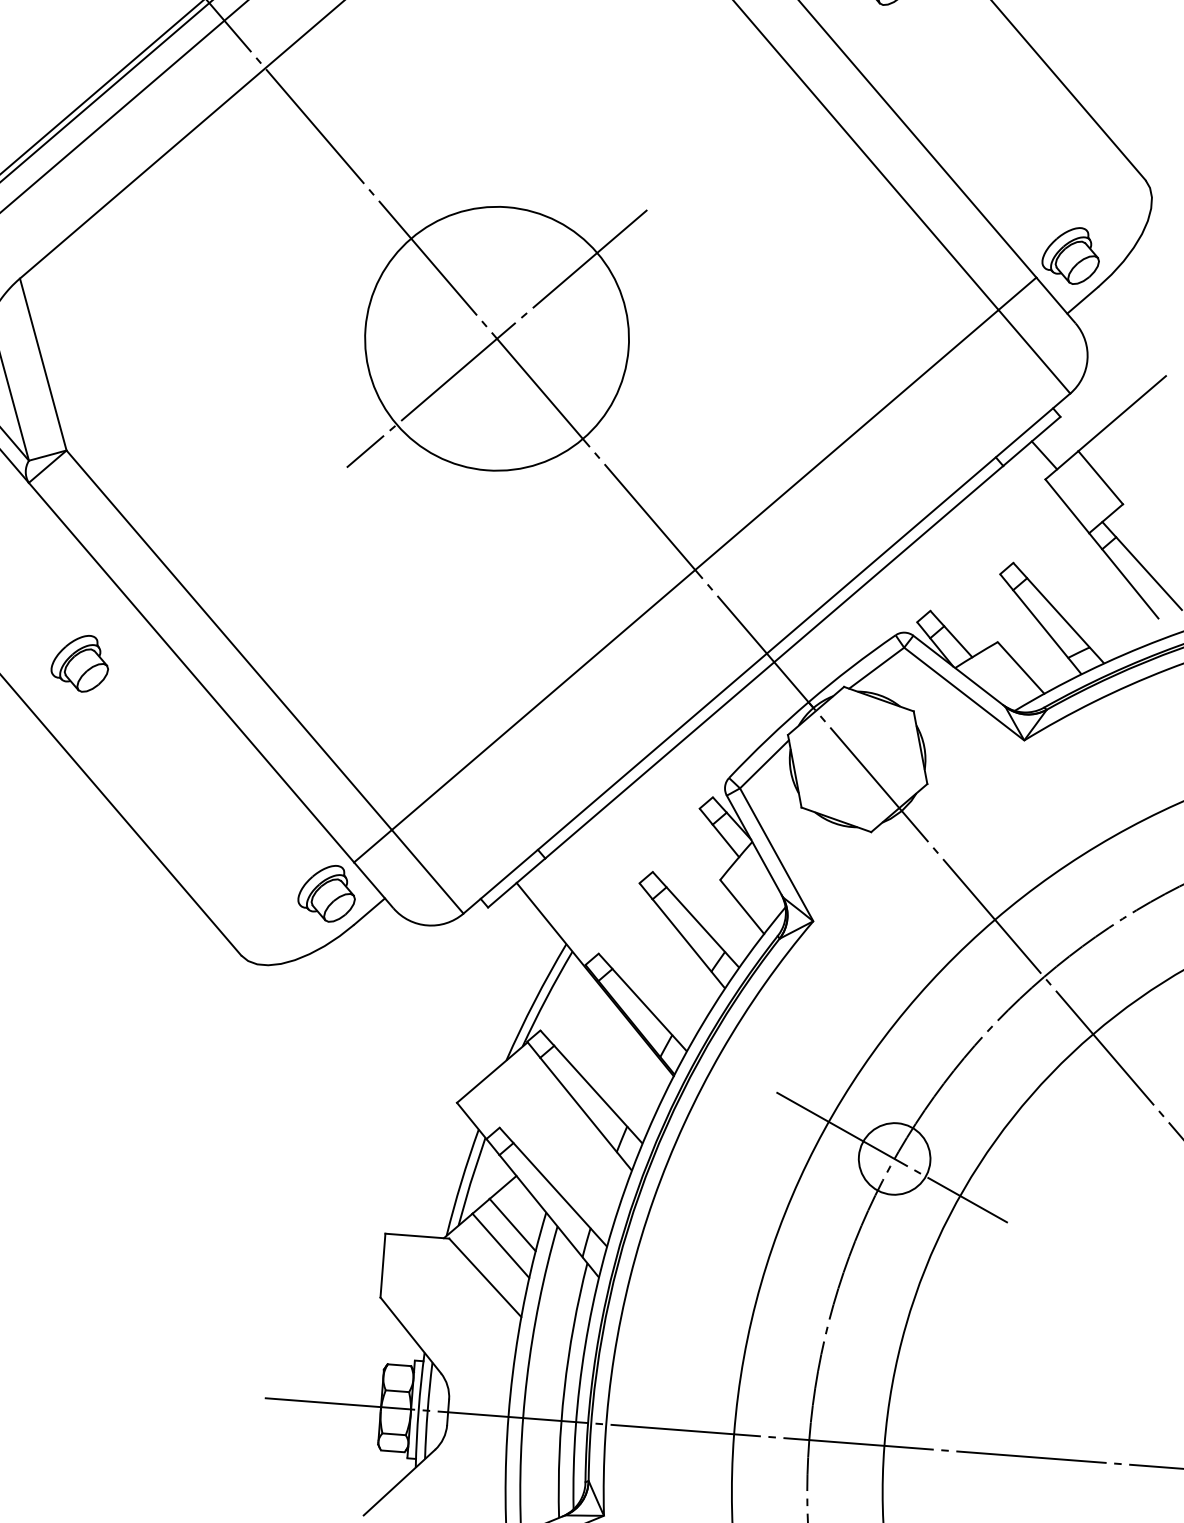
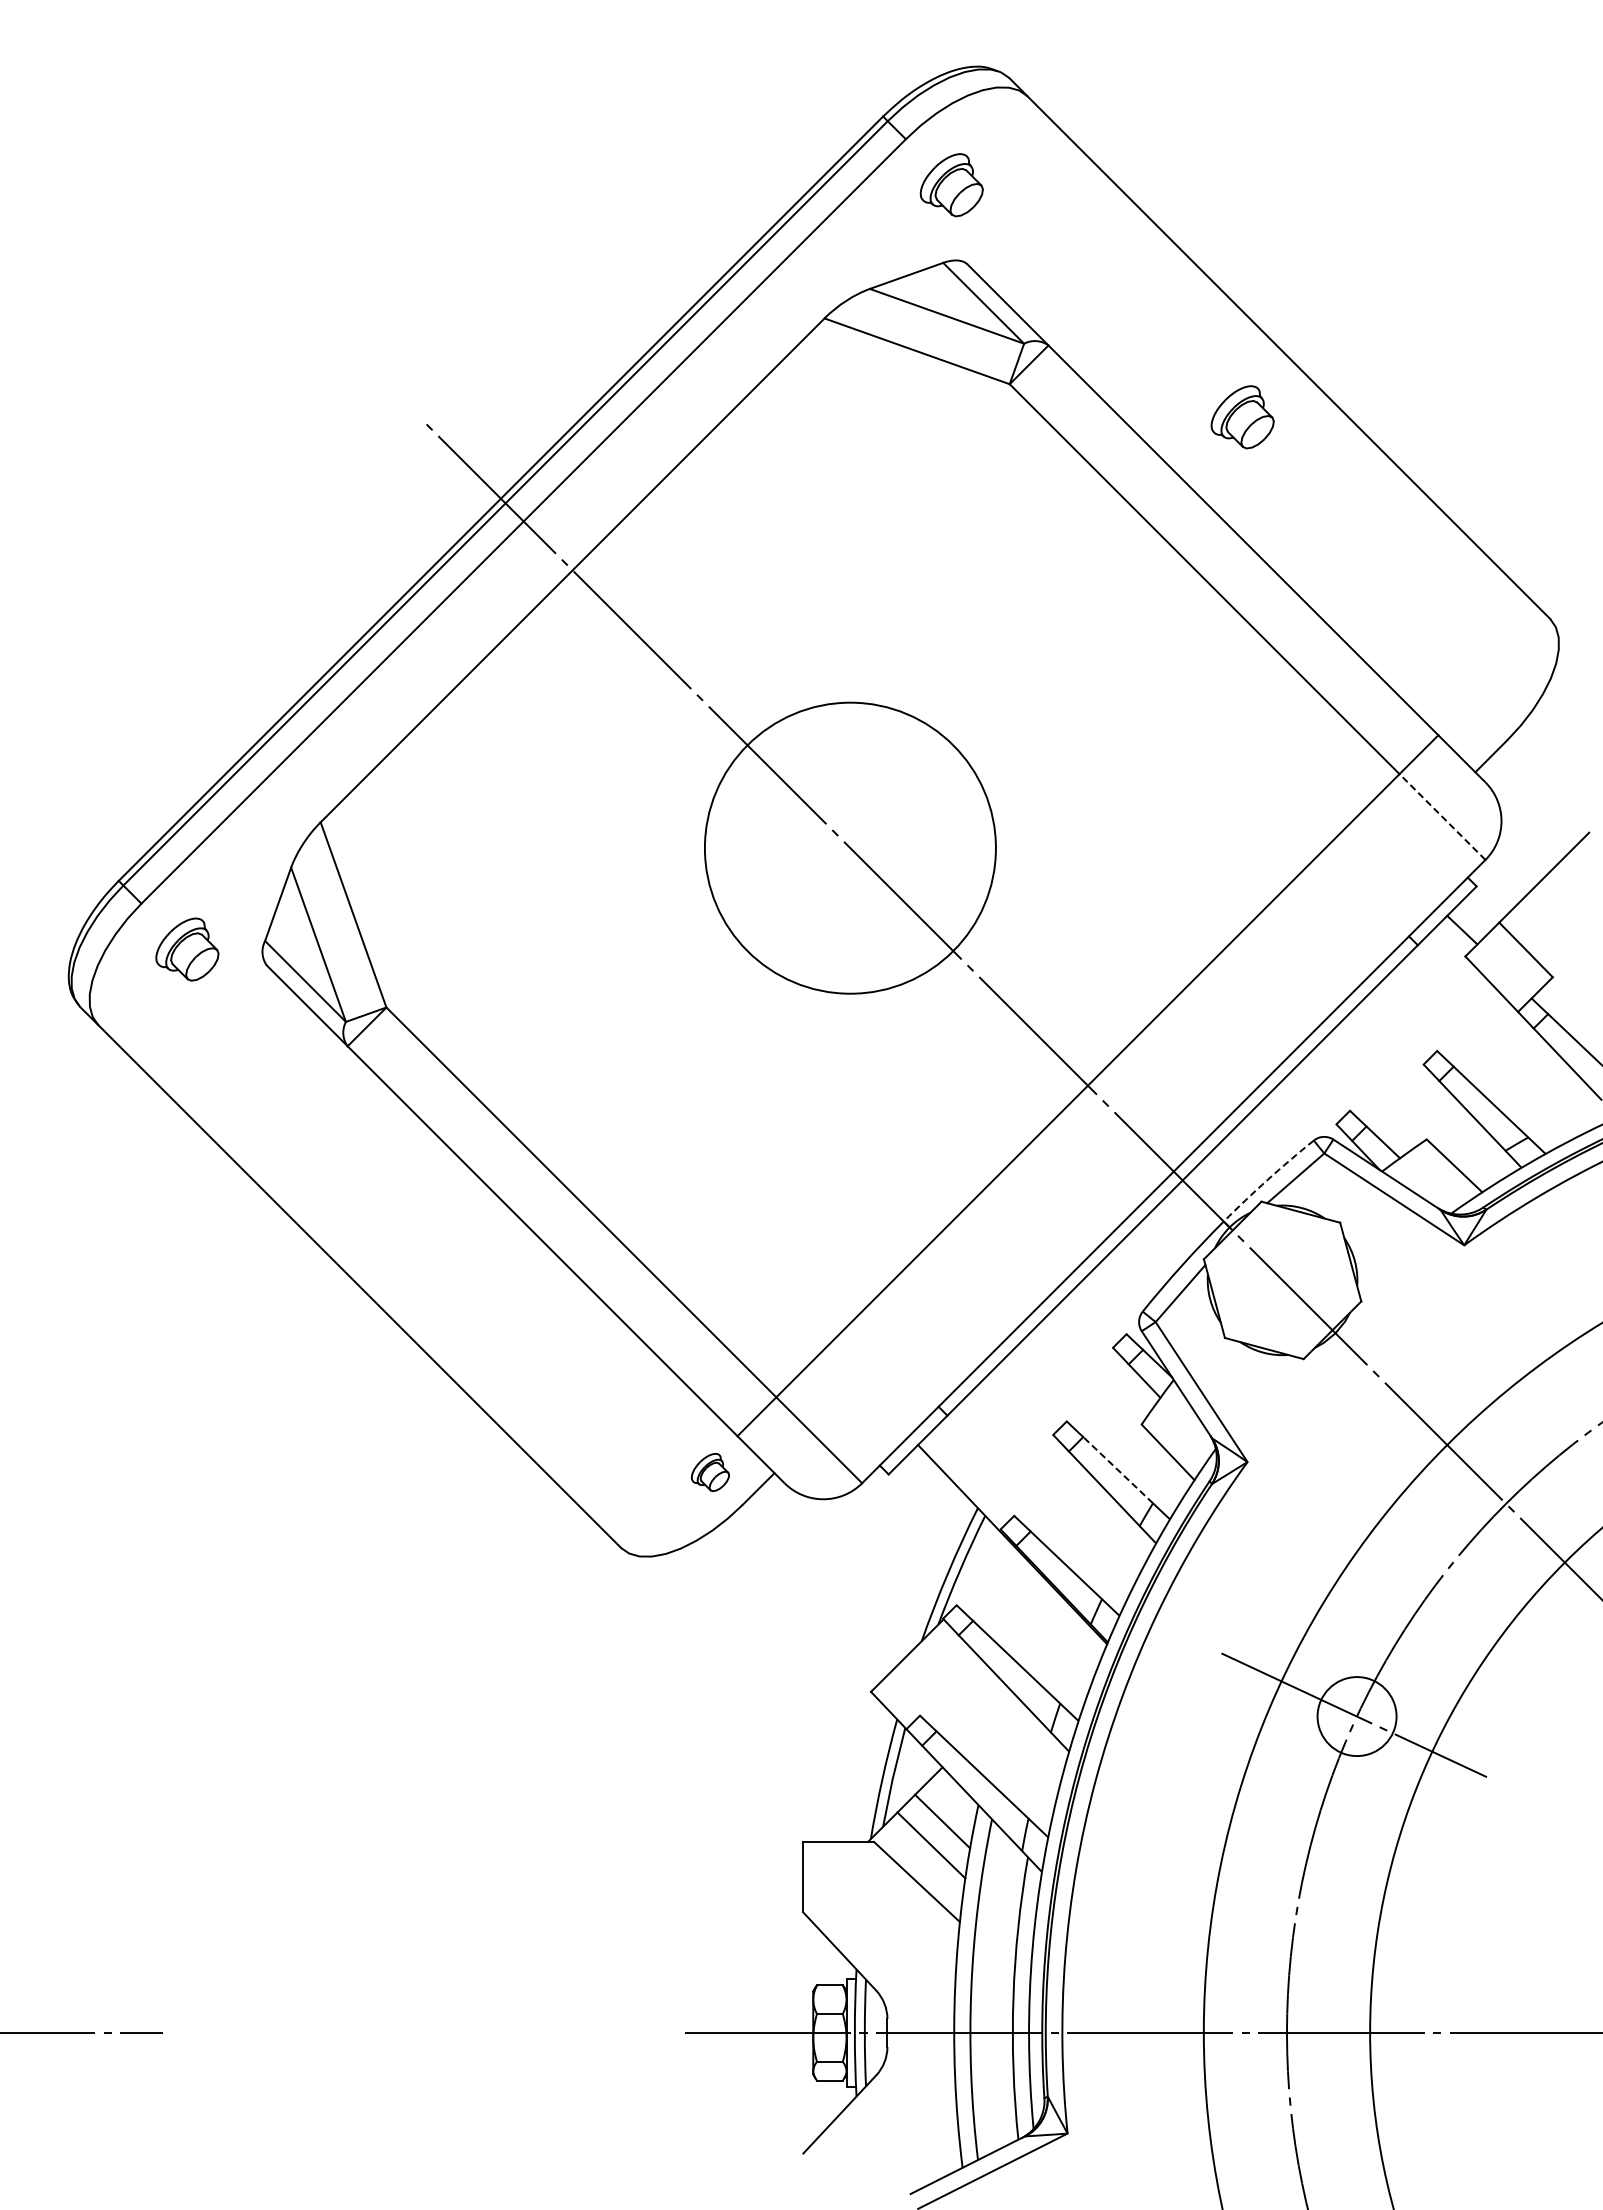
part: (1070, 255) -> (1474, 708), removed
line: (497, 338) -> (850, 847), removed
line: (1034, 352) -> (1442, 817), solid -> dashed
part: (80, 663) -> (419, 1240), removed
arc: (851, 667) -> (1267, 1179), solid -> dashed
part: (327, 893) -> (710, 1472), size x0.6
line: (695, 918) -> (1117, 1469), solid -> dashed

